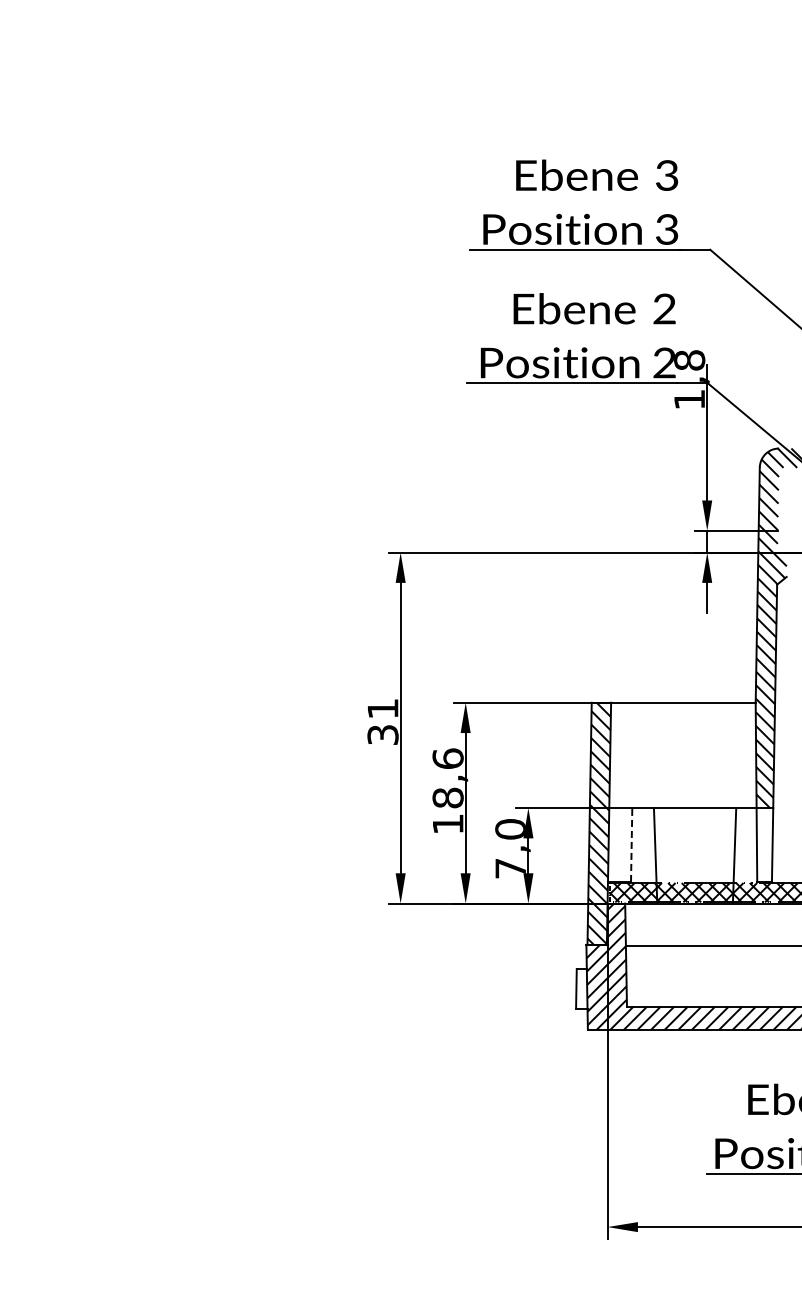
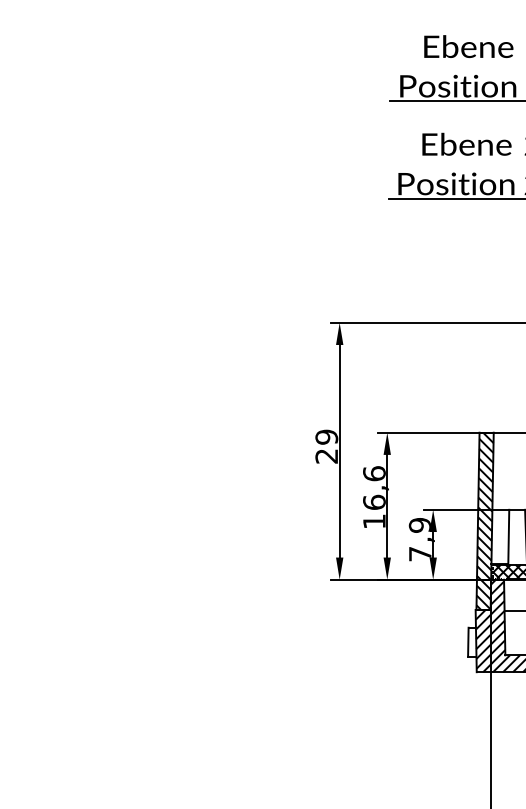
text: (382, 721) -> (326, 446), 31 -> 29
text: (447, 797) -> (373, 502), 18,6 -> 16,6
text: (510, 829) -> (420, 525), 7,0 -> 7,9
line: (631, 845) -> (508, 537), dashed -> solid

